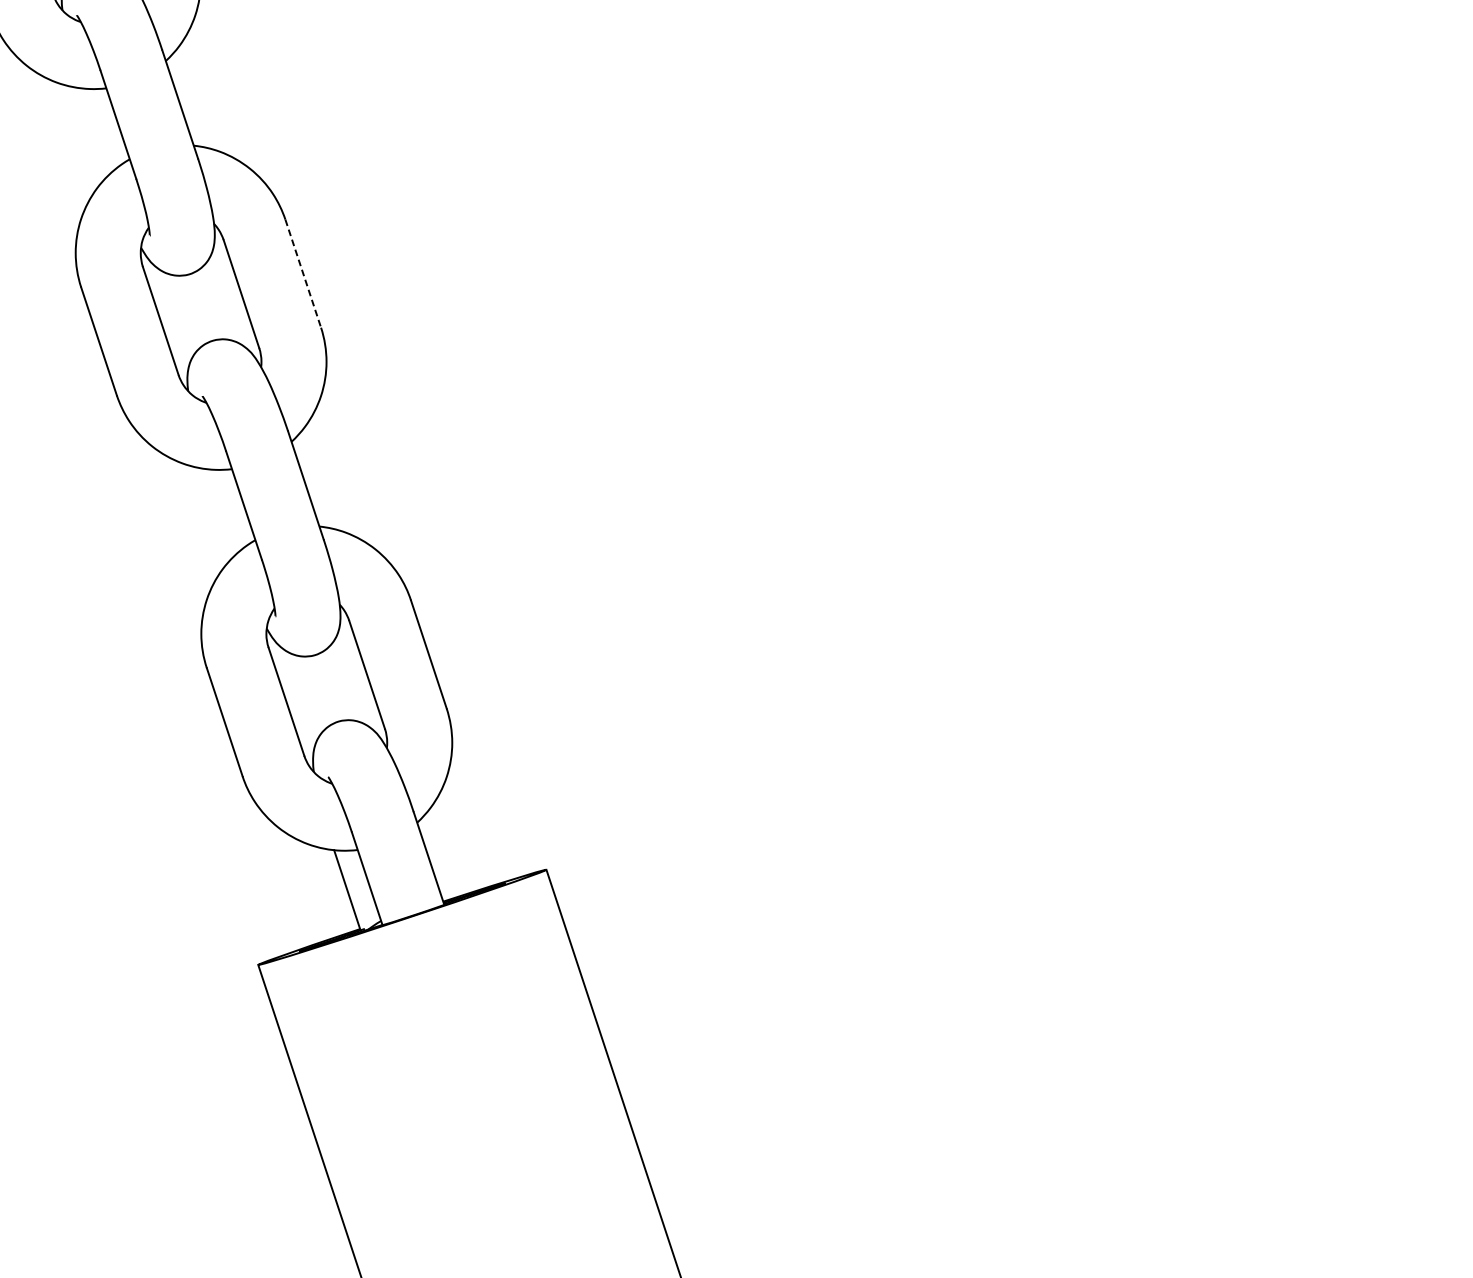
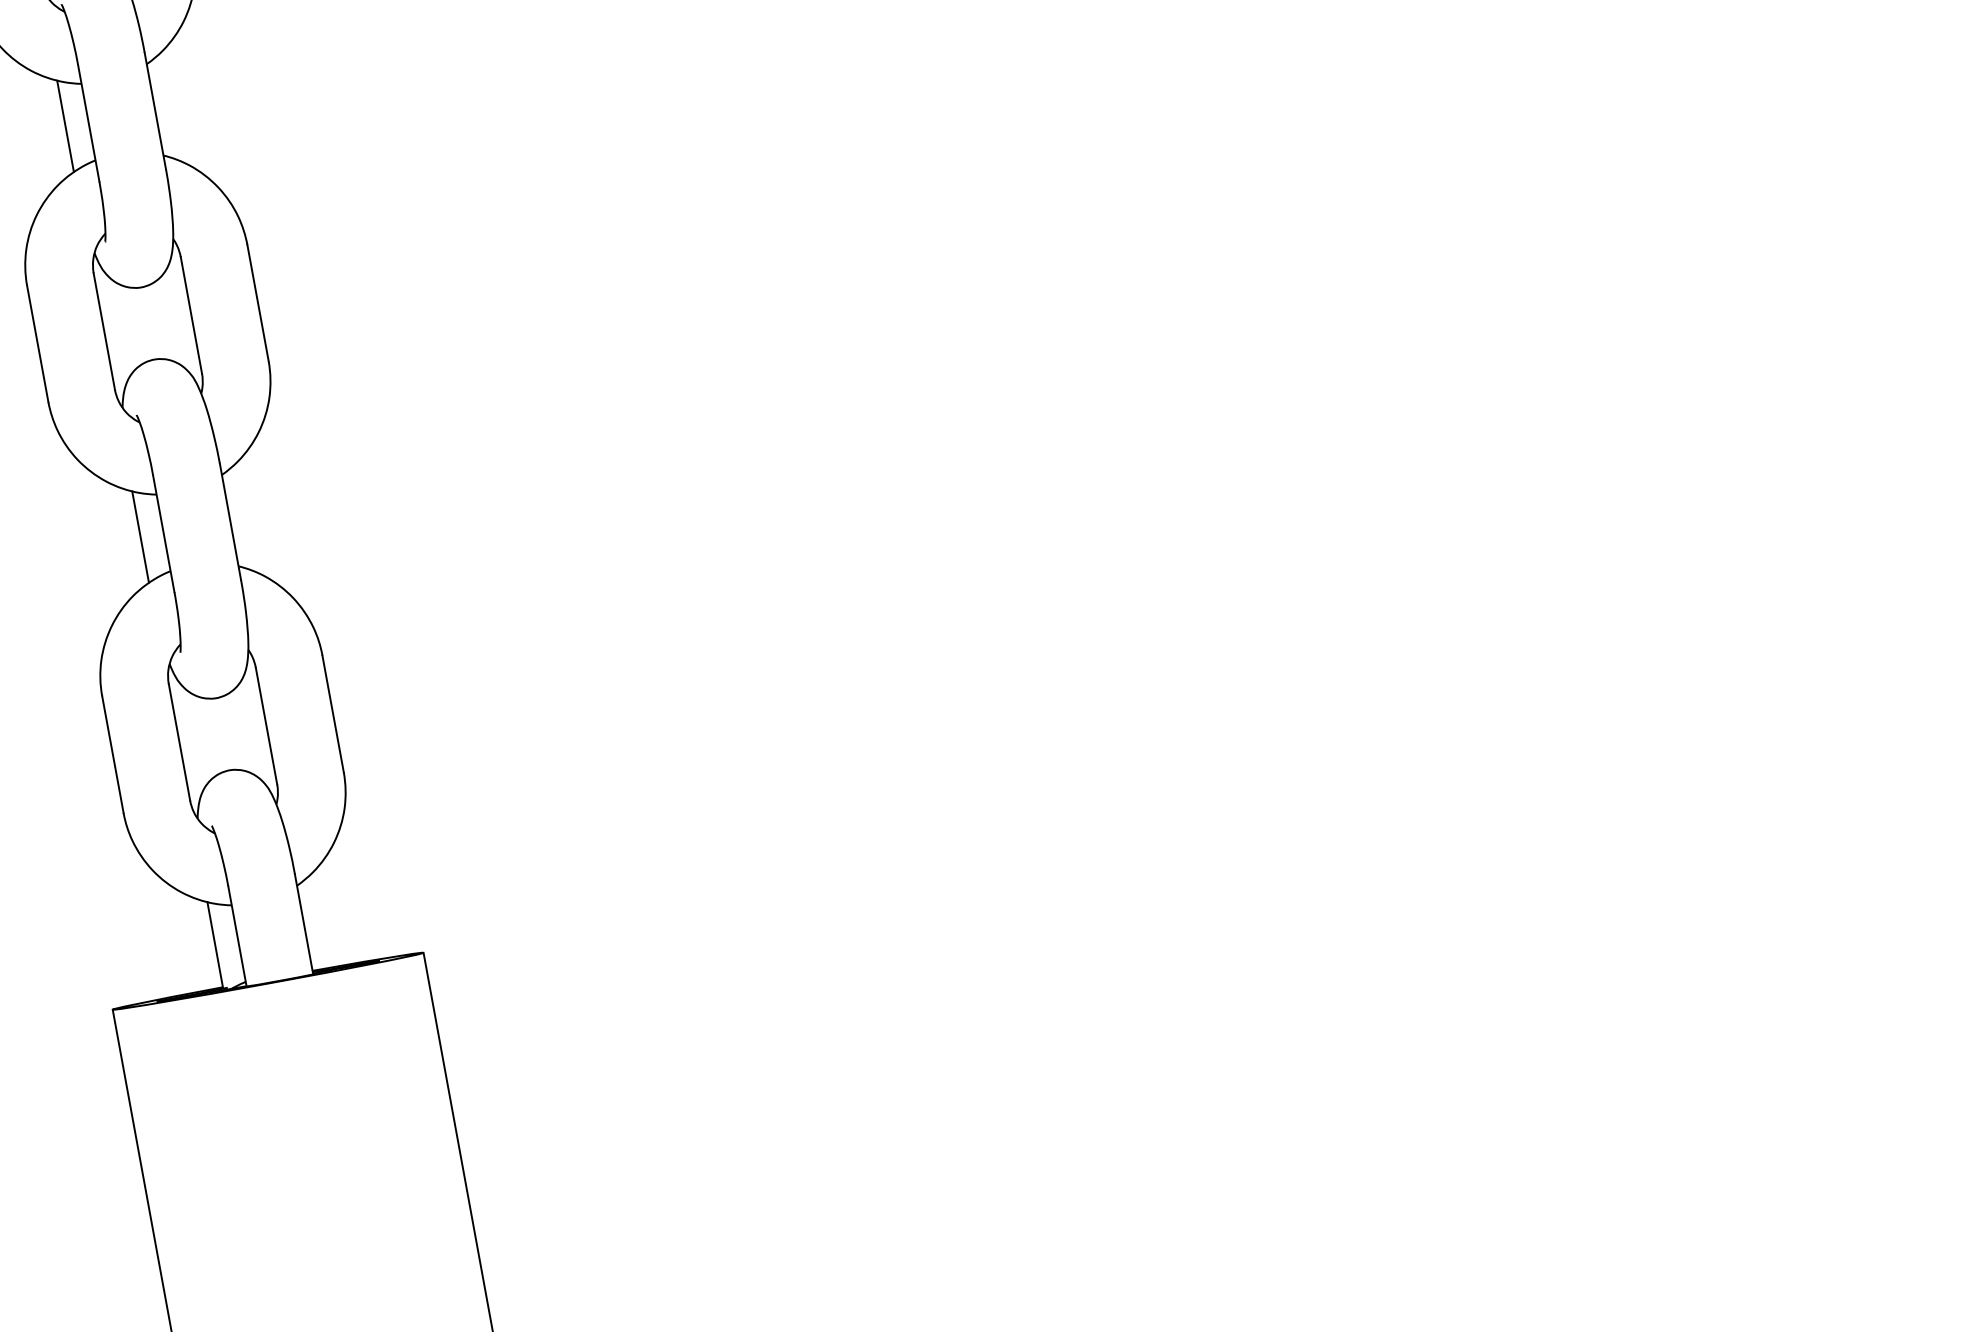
line: (96, 131) -> (65, 126), added
line: (303, 273) -> (258, 303), dashed -> solid
line: (222, 511) -> (140, 536), added

